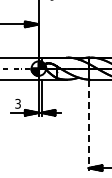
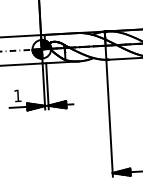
text: (17, 103) -> (17, 95), 3 -> 1
line: (88, 125) -> (109, 118), dashed -> solid

